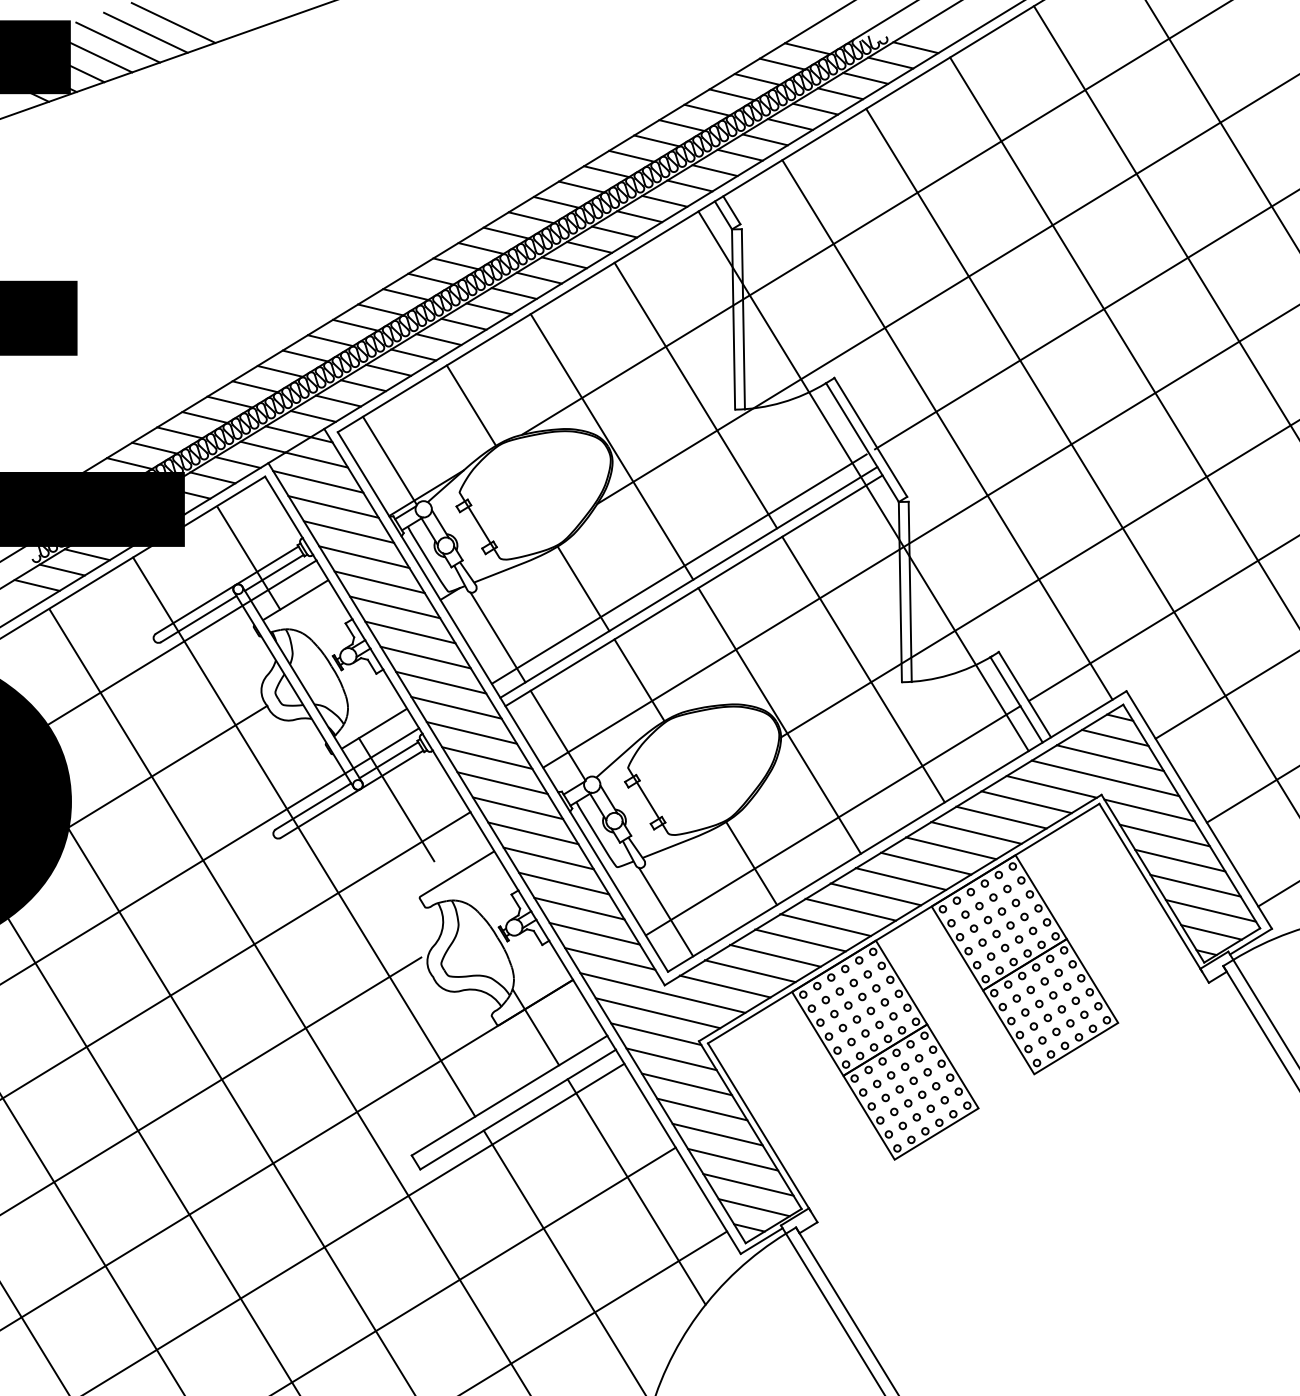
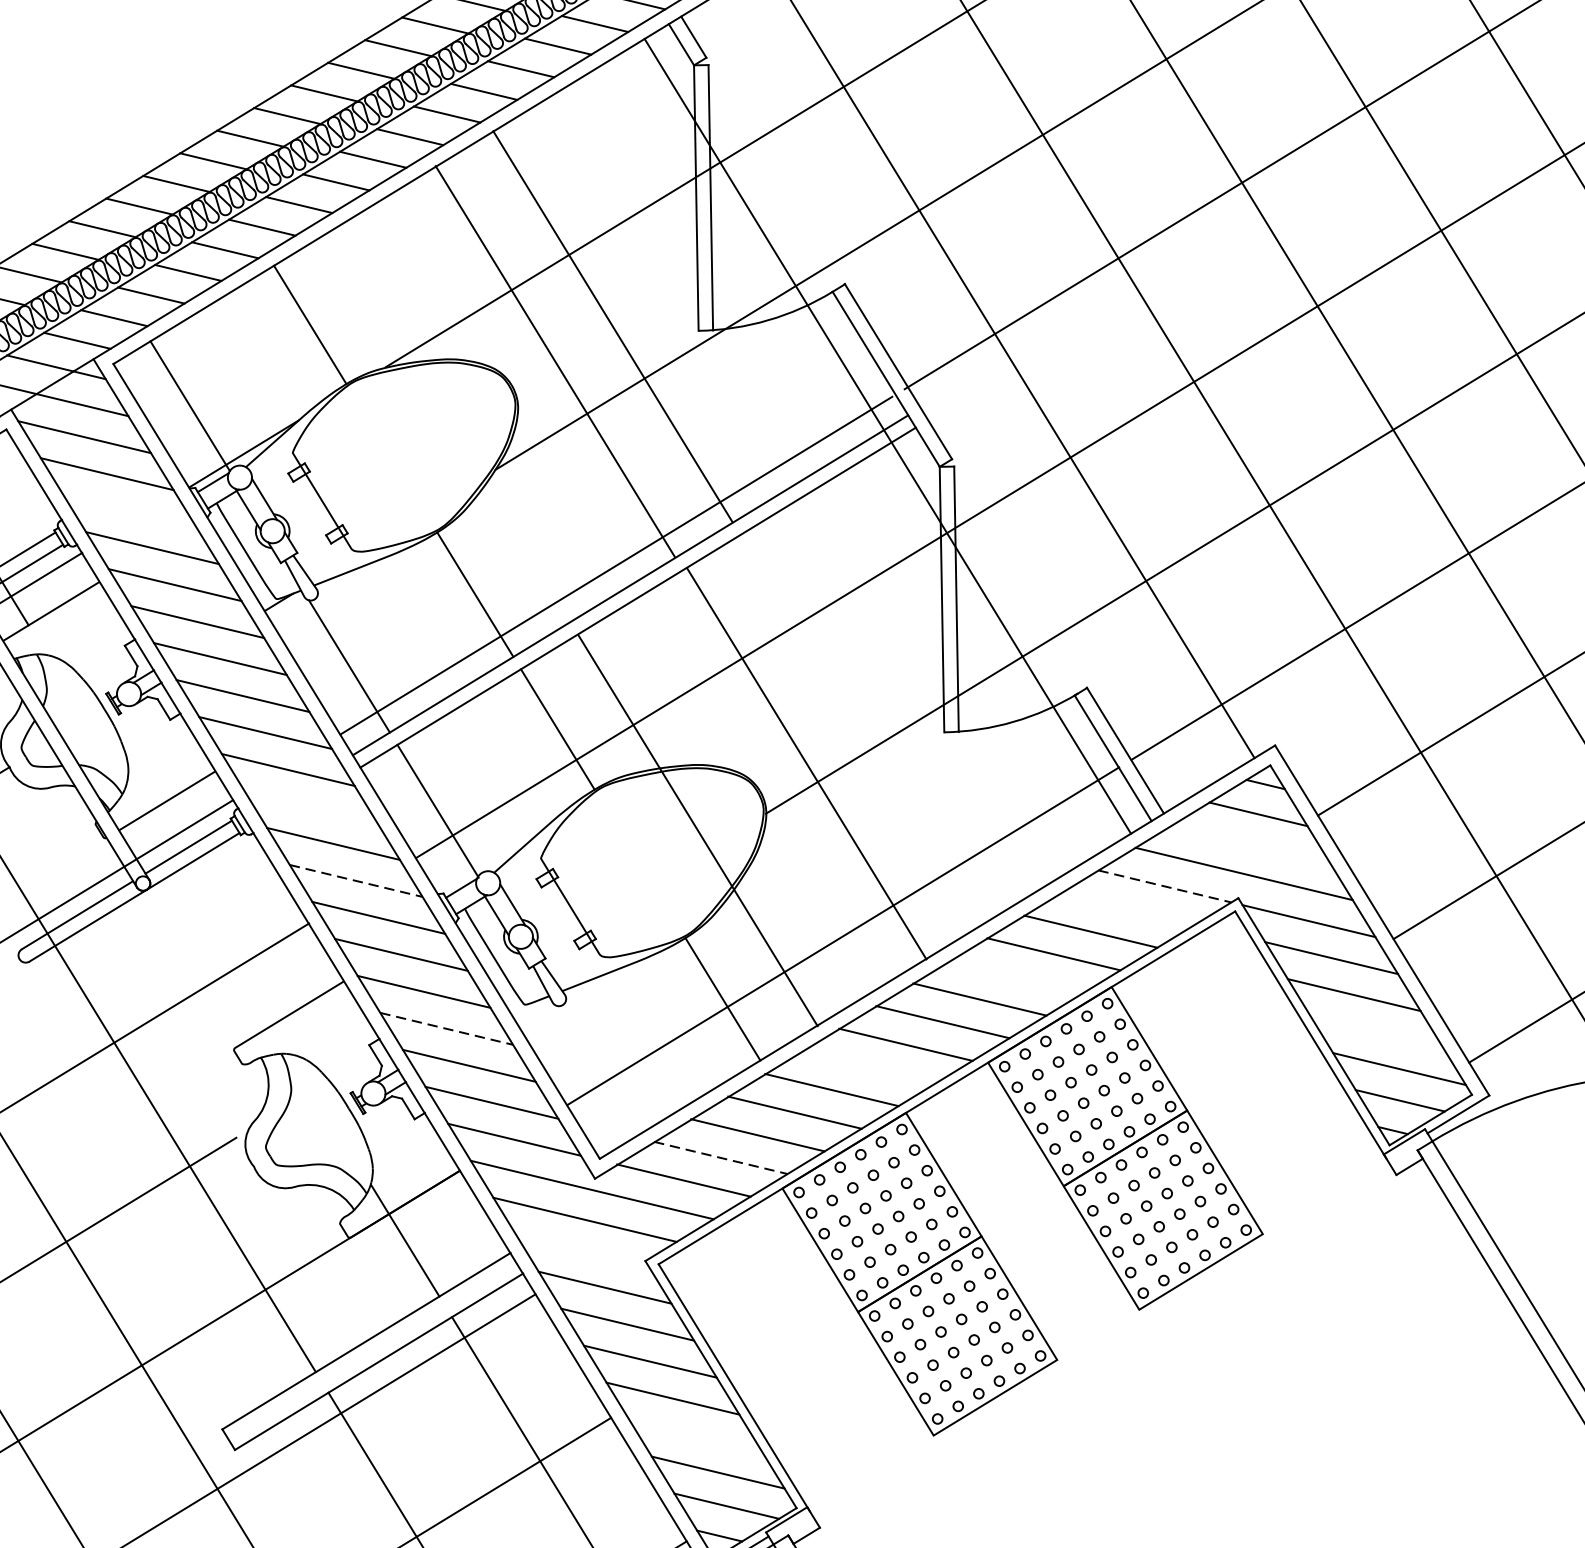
line: (695, 395) -> (554, 361), moved
line: (611, 446) -> (612, 326), moved
line: (348, 531) -> (129, 510), removed
line: (863, 669) -> (806, 763), moved
line: (779, 720) -> (697, 829), moved
line: (471, 732) -> (310, 806), removed
line: (1109, 758) -> (1250, 844), removed
line: (503, 783) -> (357, 881), solid -> dashed
line: (1052, 787) -> (1166, 887), solid -> dashed
line: (396, 799) -> (199, 905), removed
line: (1026, 802) -> (1127, 909), removed
line: (951, 848) -> (1017, 977), removed
line: (564, 883) -> (447, 1028), solid -> dashed
line: (1195, 885) -> (1376, 1031), removed
line: (850, 909) -> (868, 1067), removed
line: (666, 912) -> (597, 1071), removed
line: (750, 971) -> (721, 1158), solid -> dashed
line: (656, 1034) -> (582, 1251), removed
line: (733, 1159) -> (696, 1435), removed

